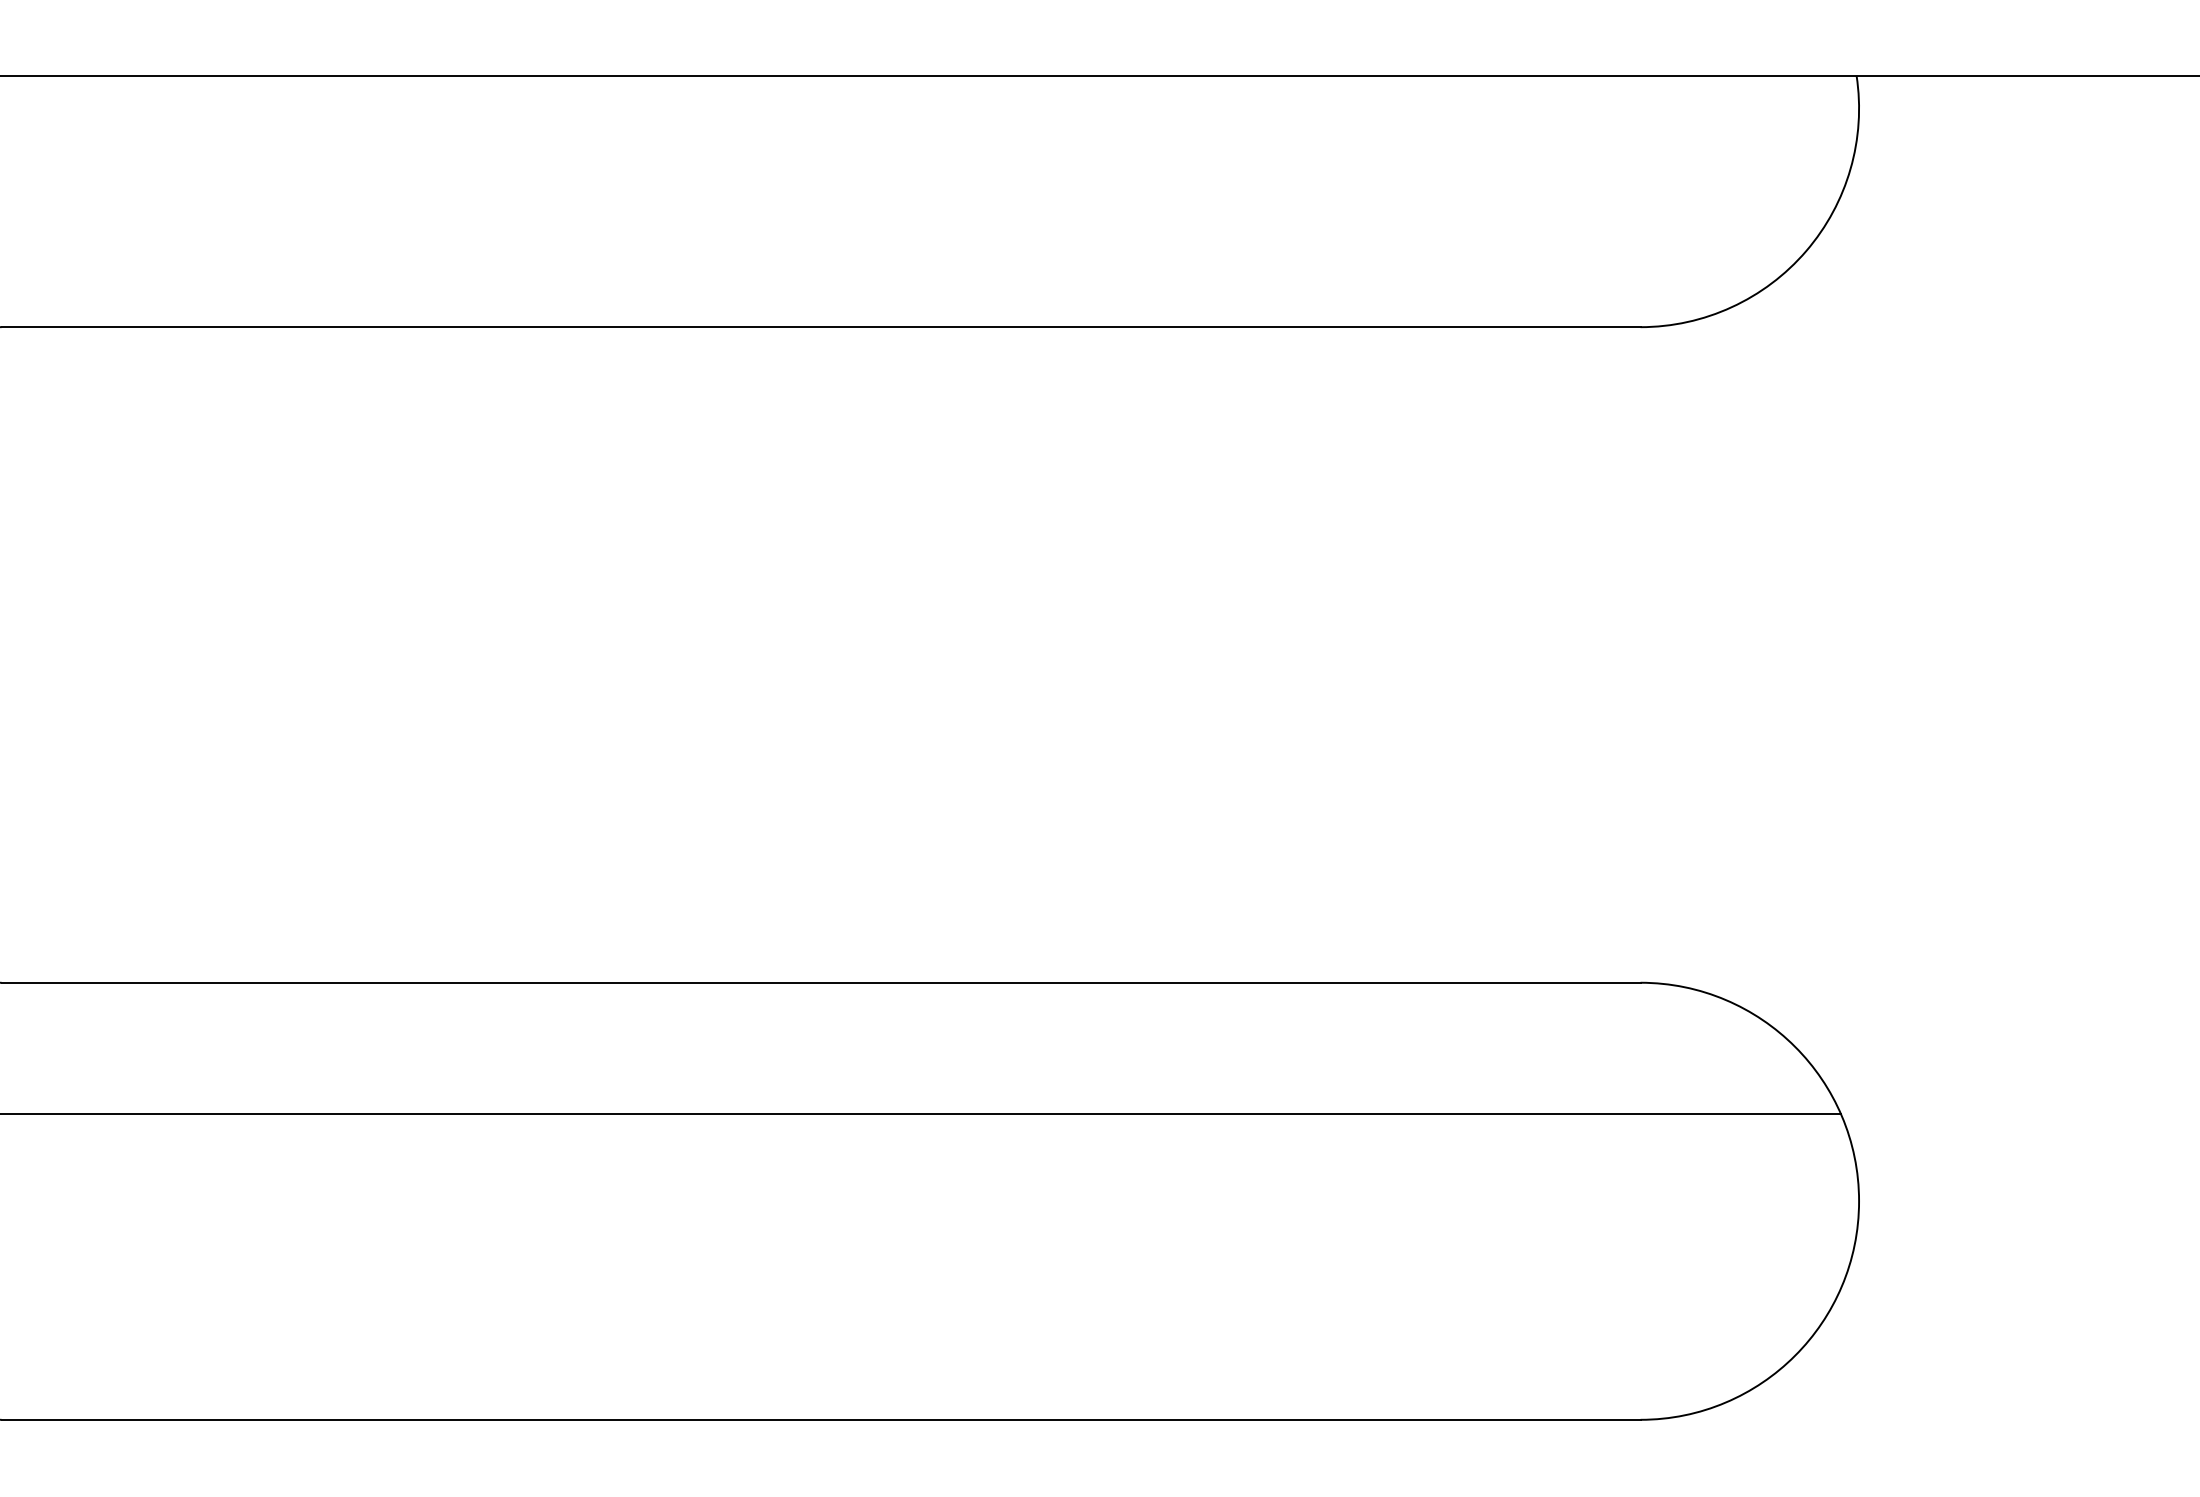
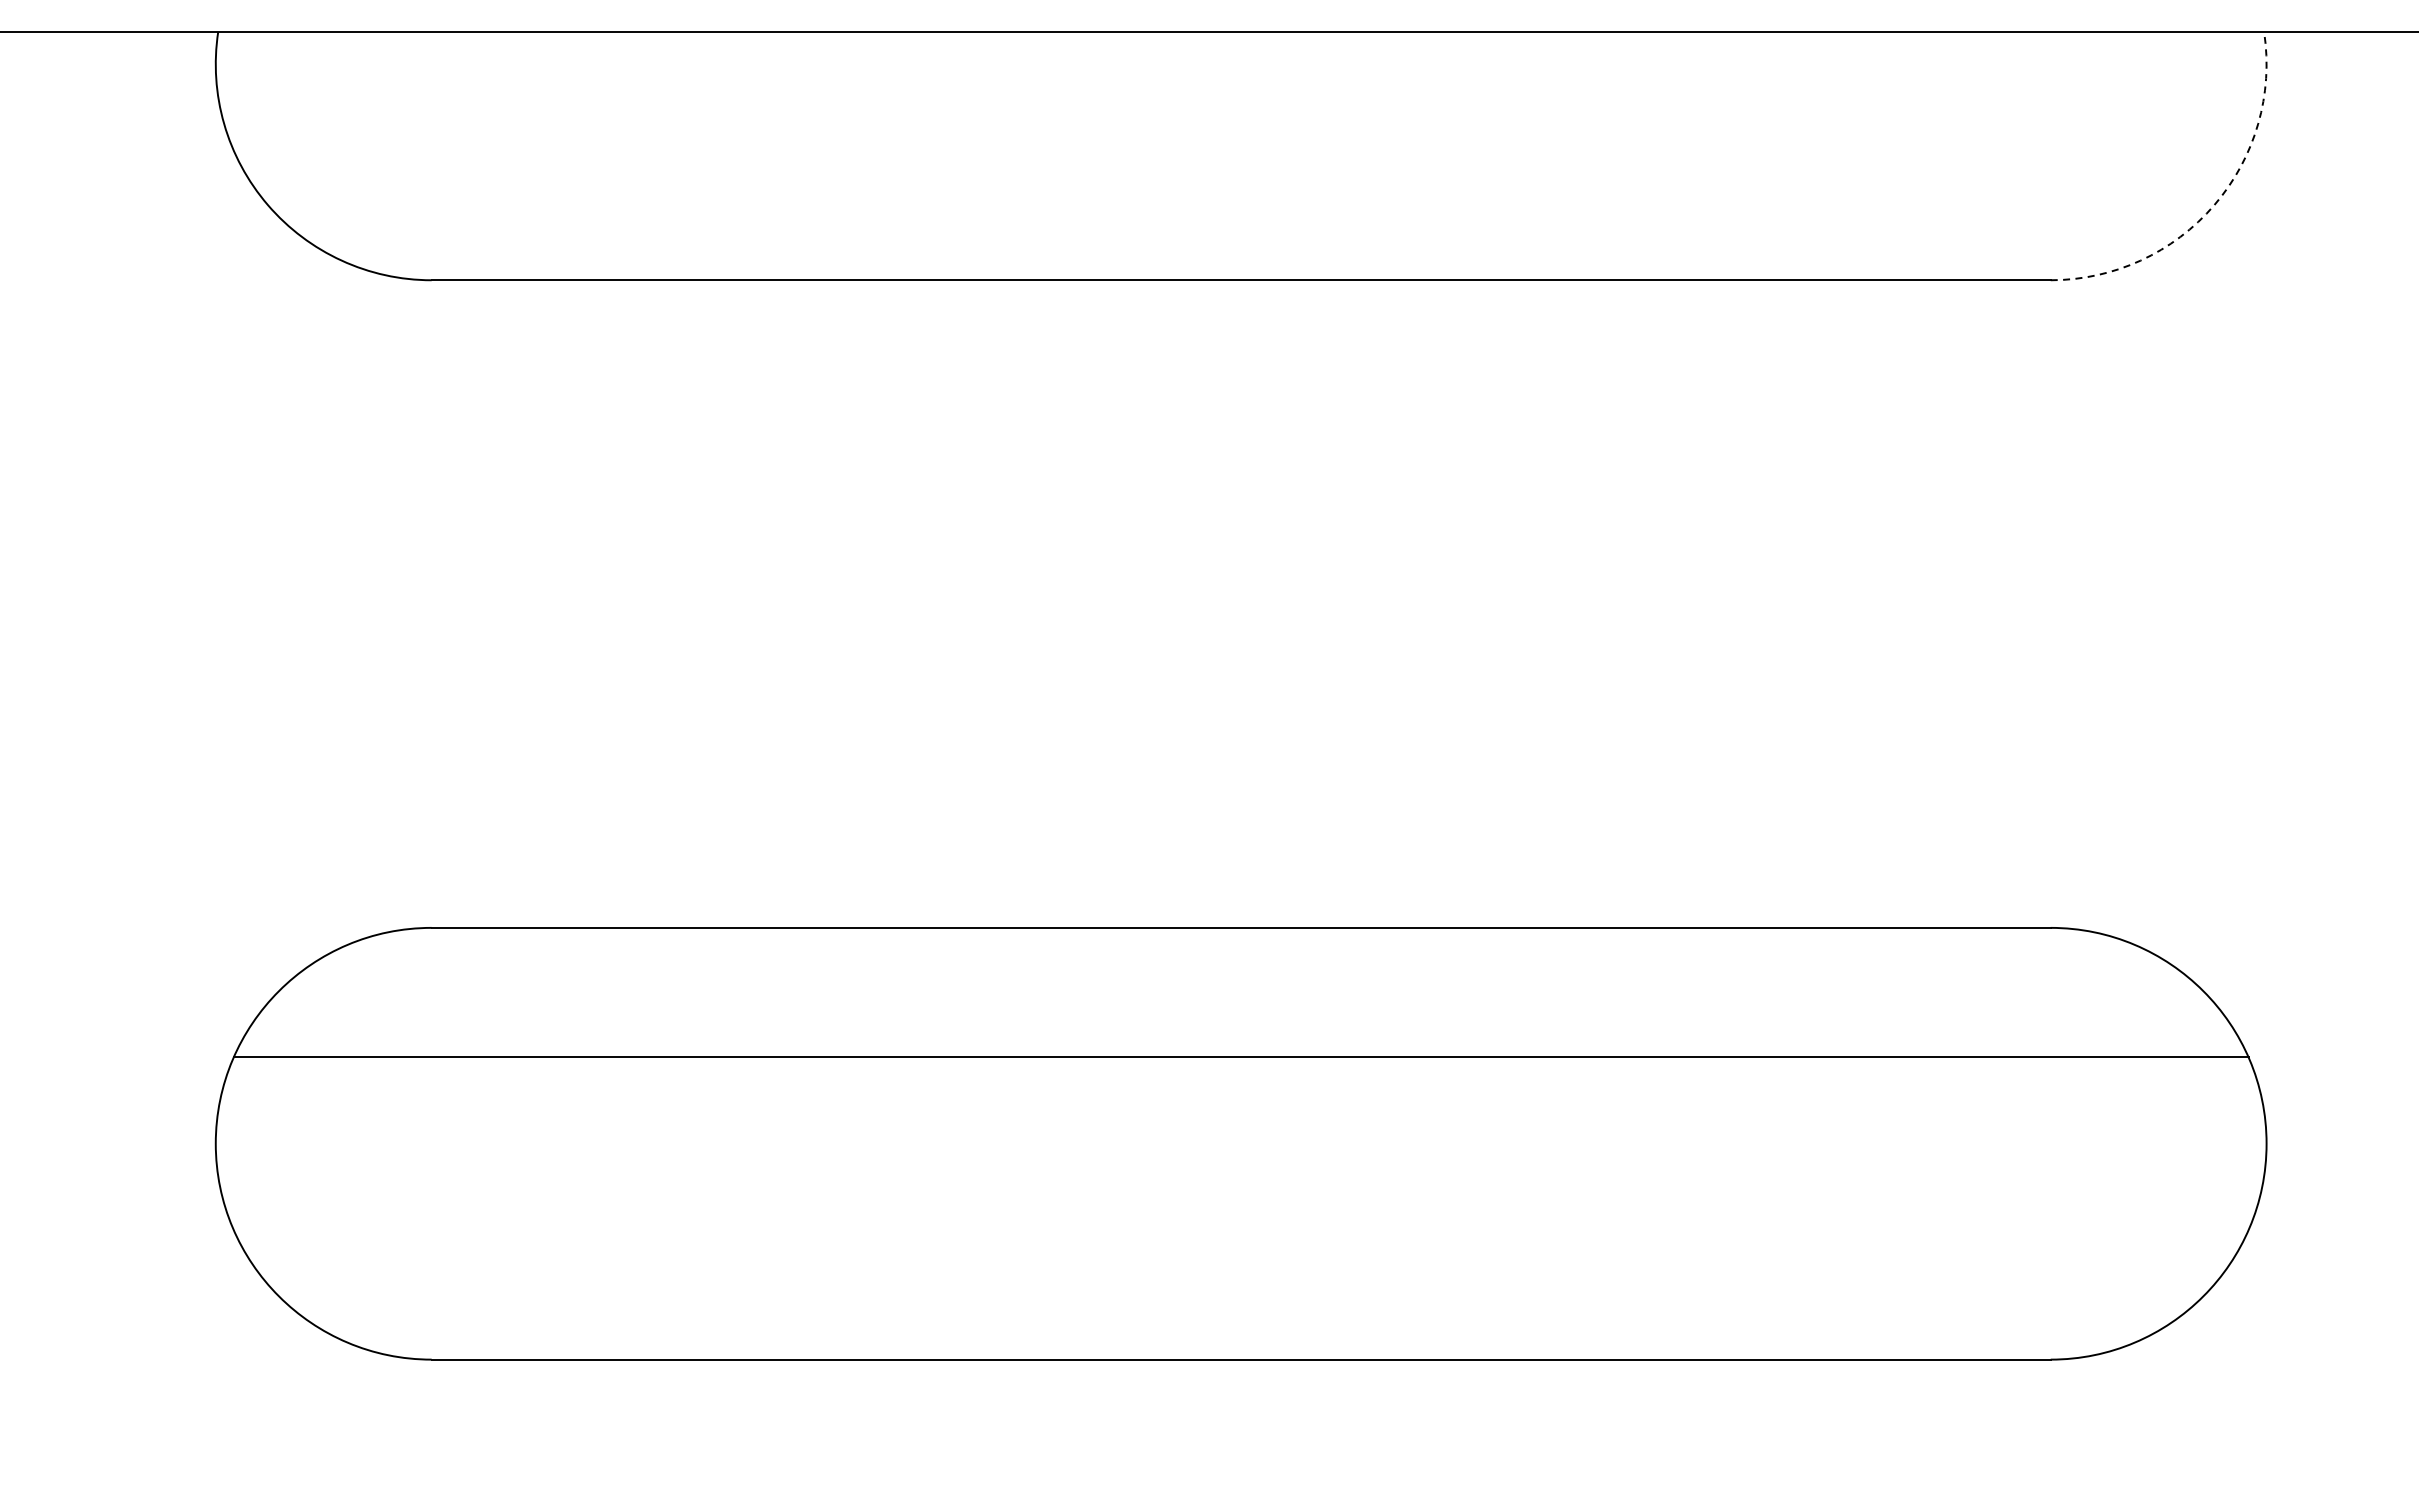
arc: (1806, 251) -> (2214, 205), solid -> dashed

